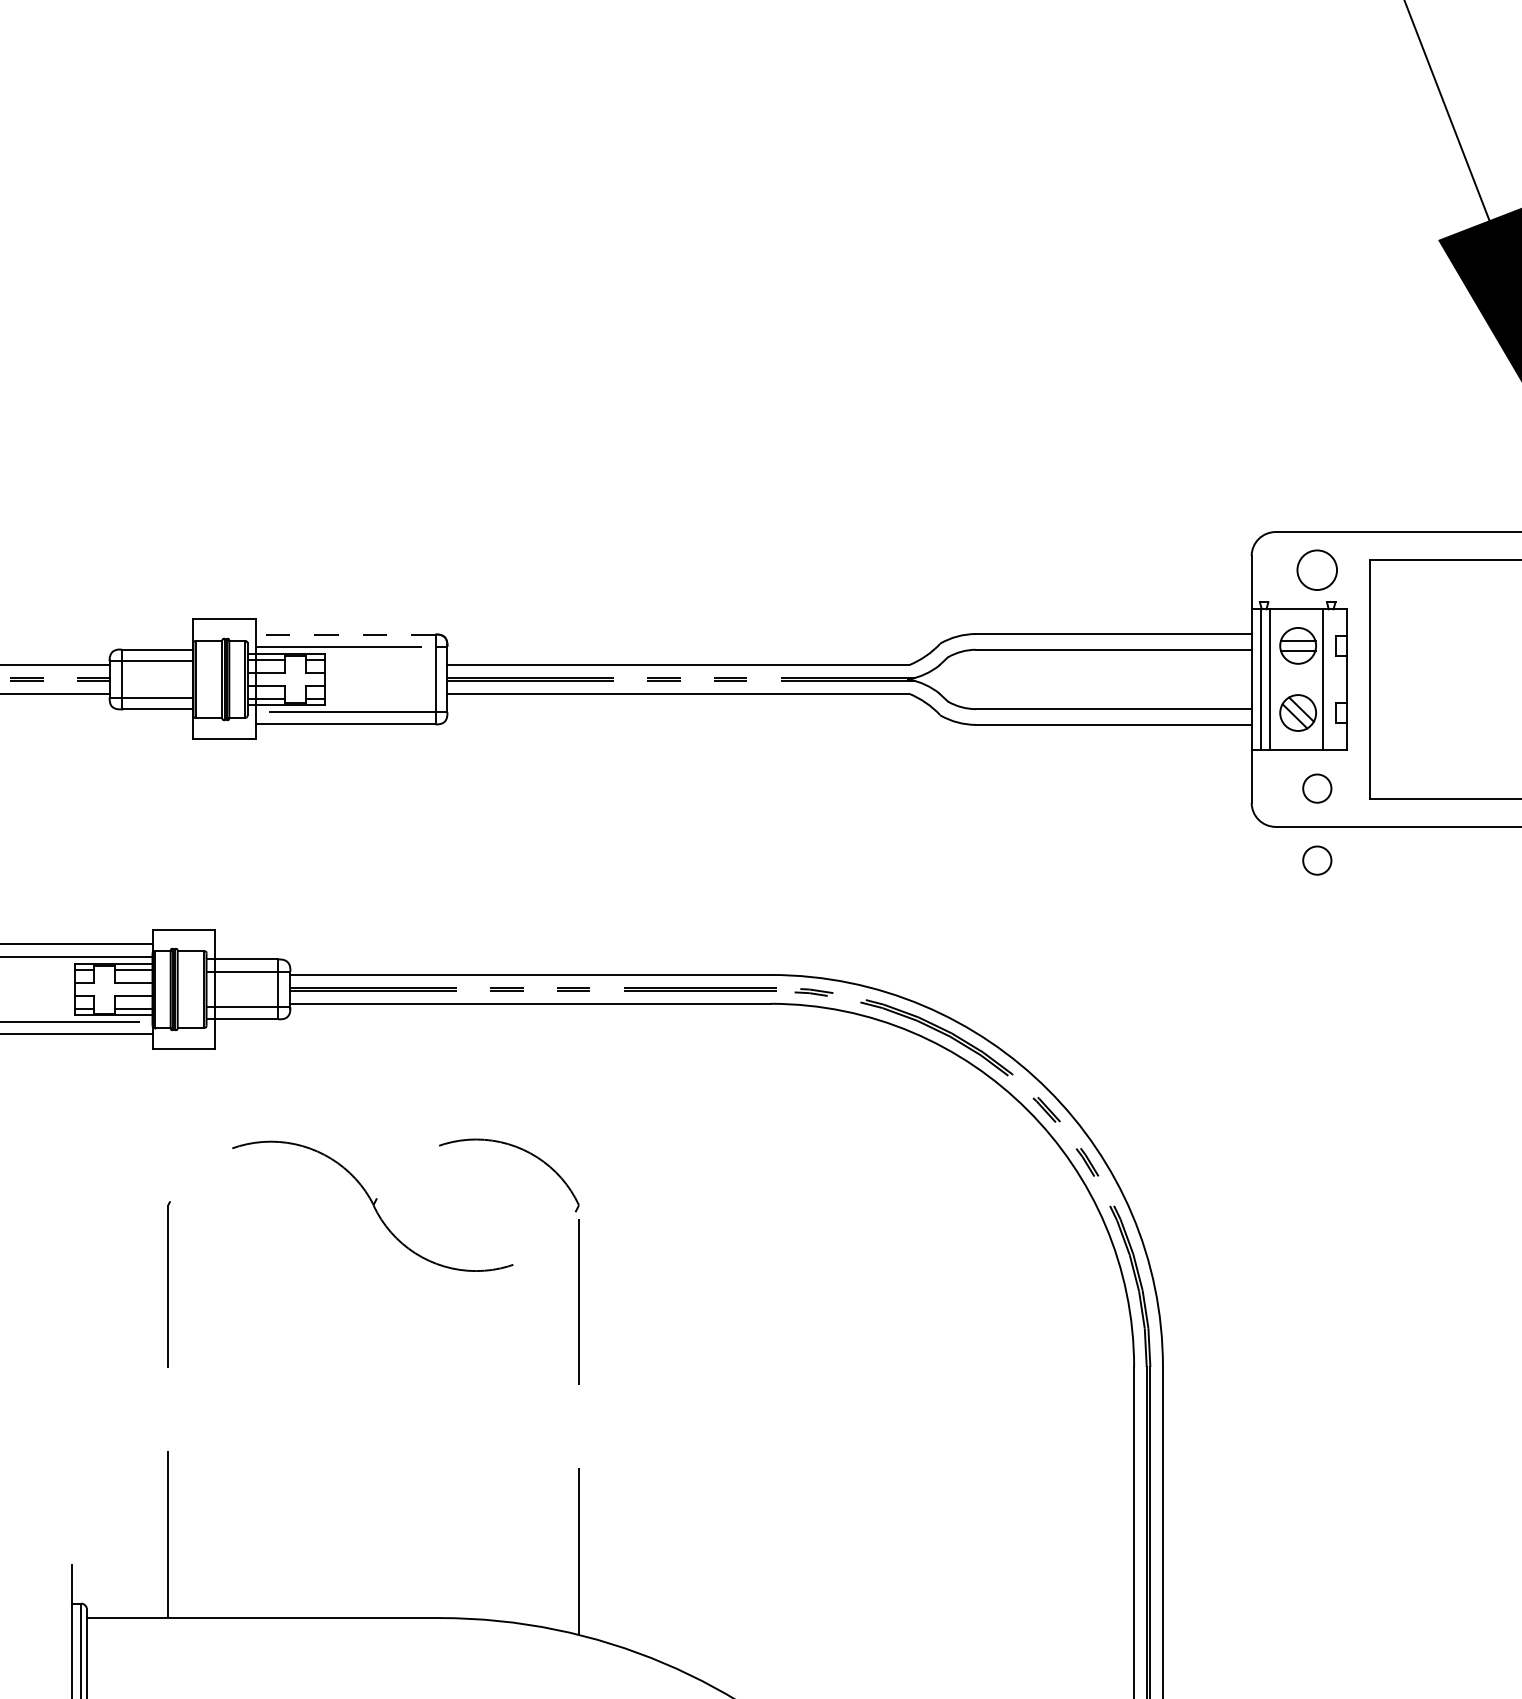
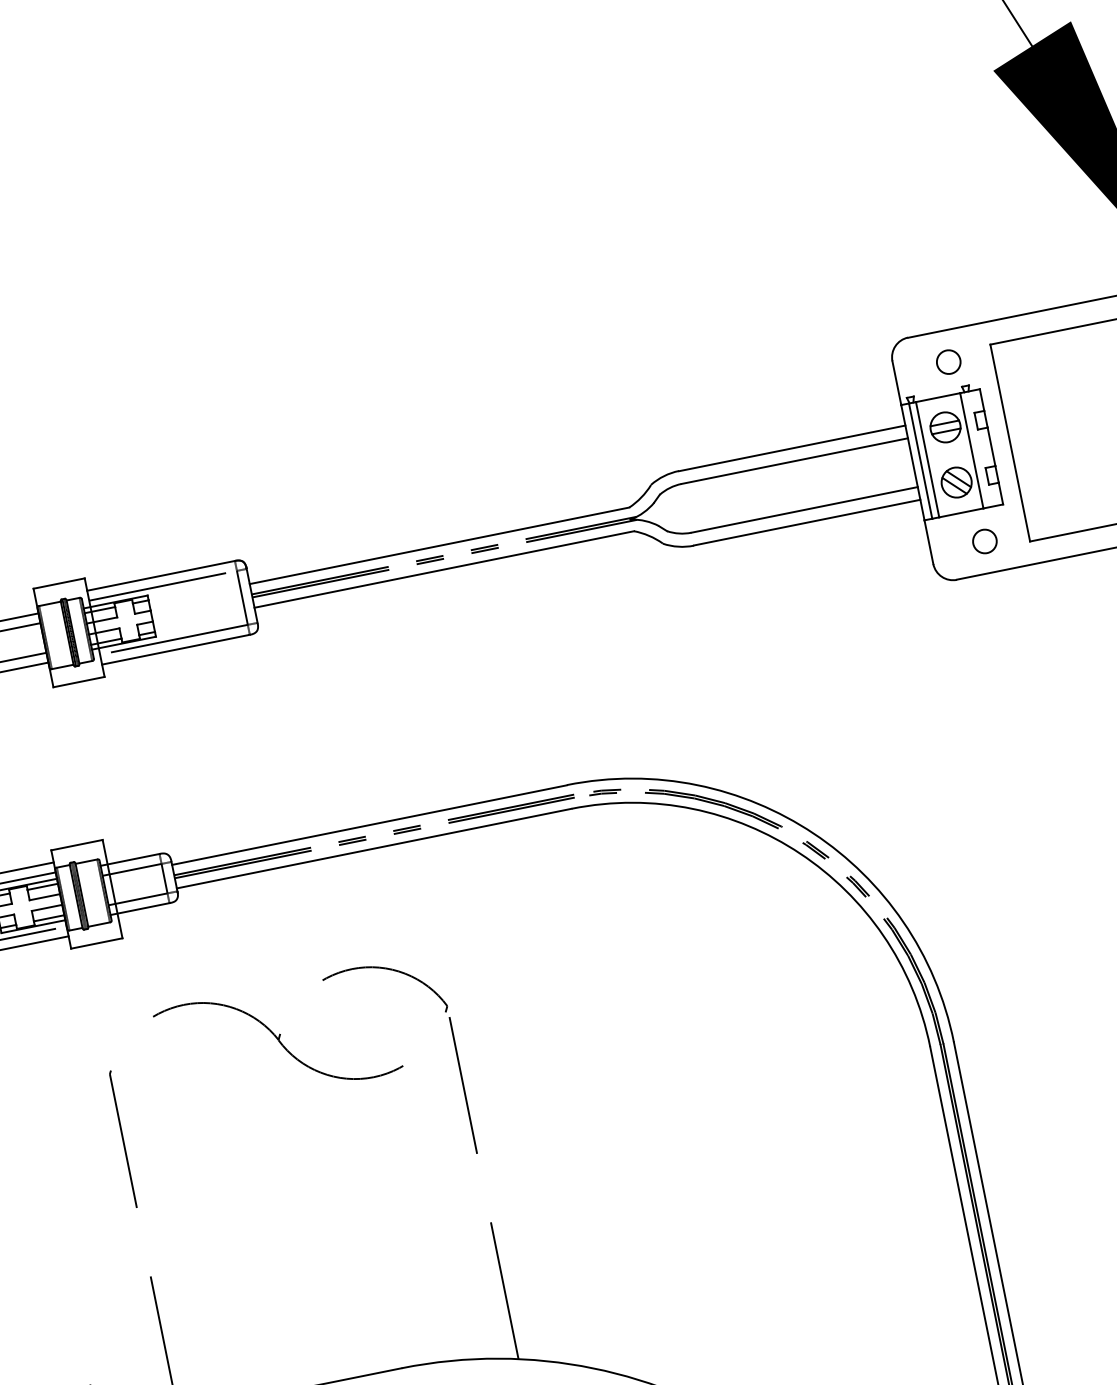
circle: (1317, 570) -> (948, 362), size x0.71
line: (345, 634) -> (160, 575), dashed -> solid
circle: (1317, 860) -> (996, 600), removed

